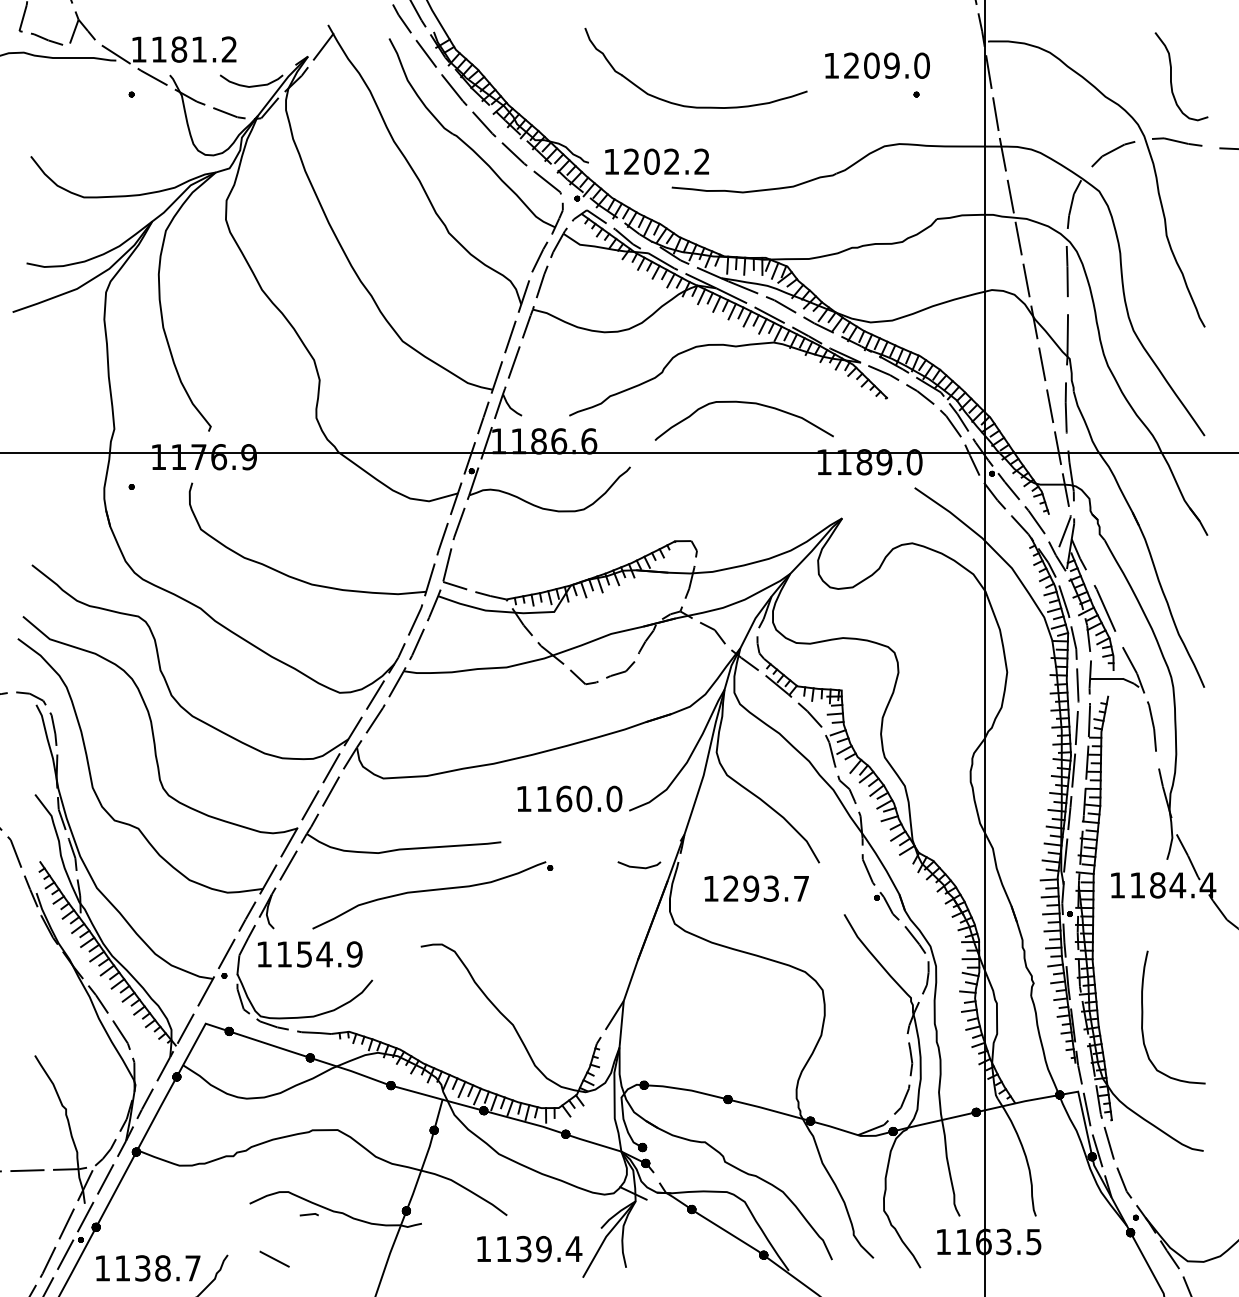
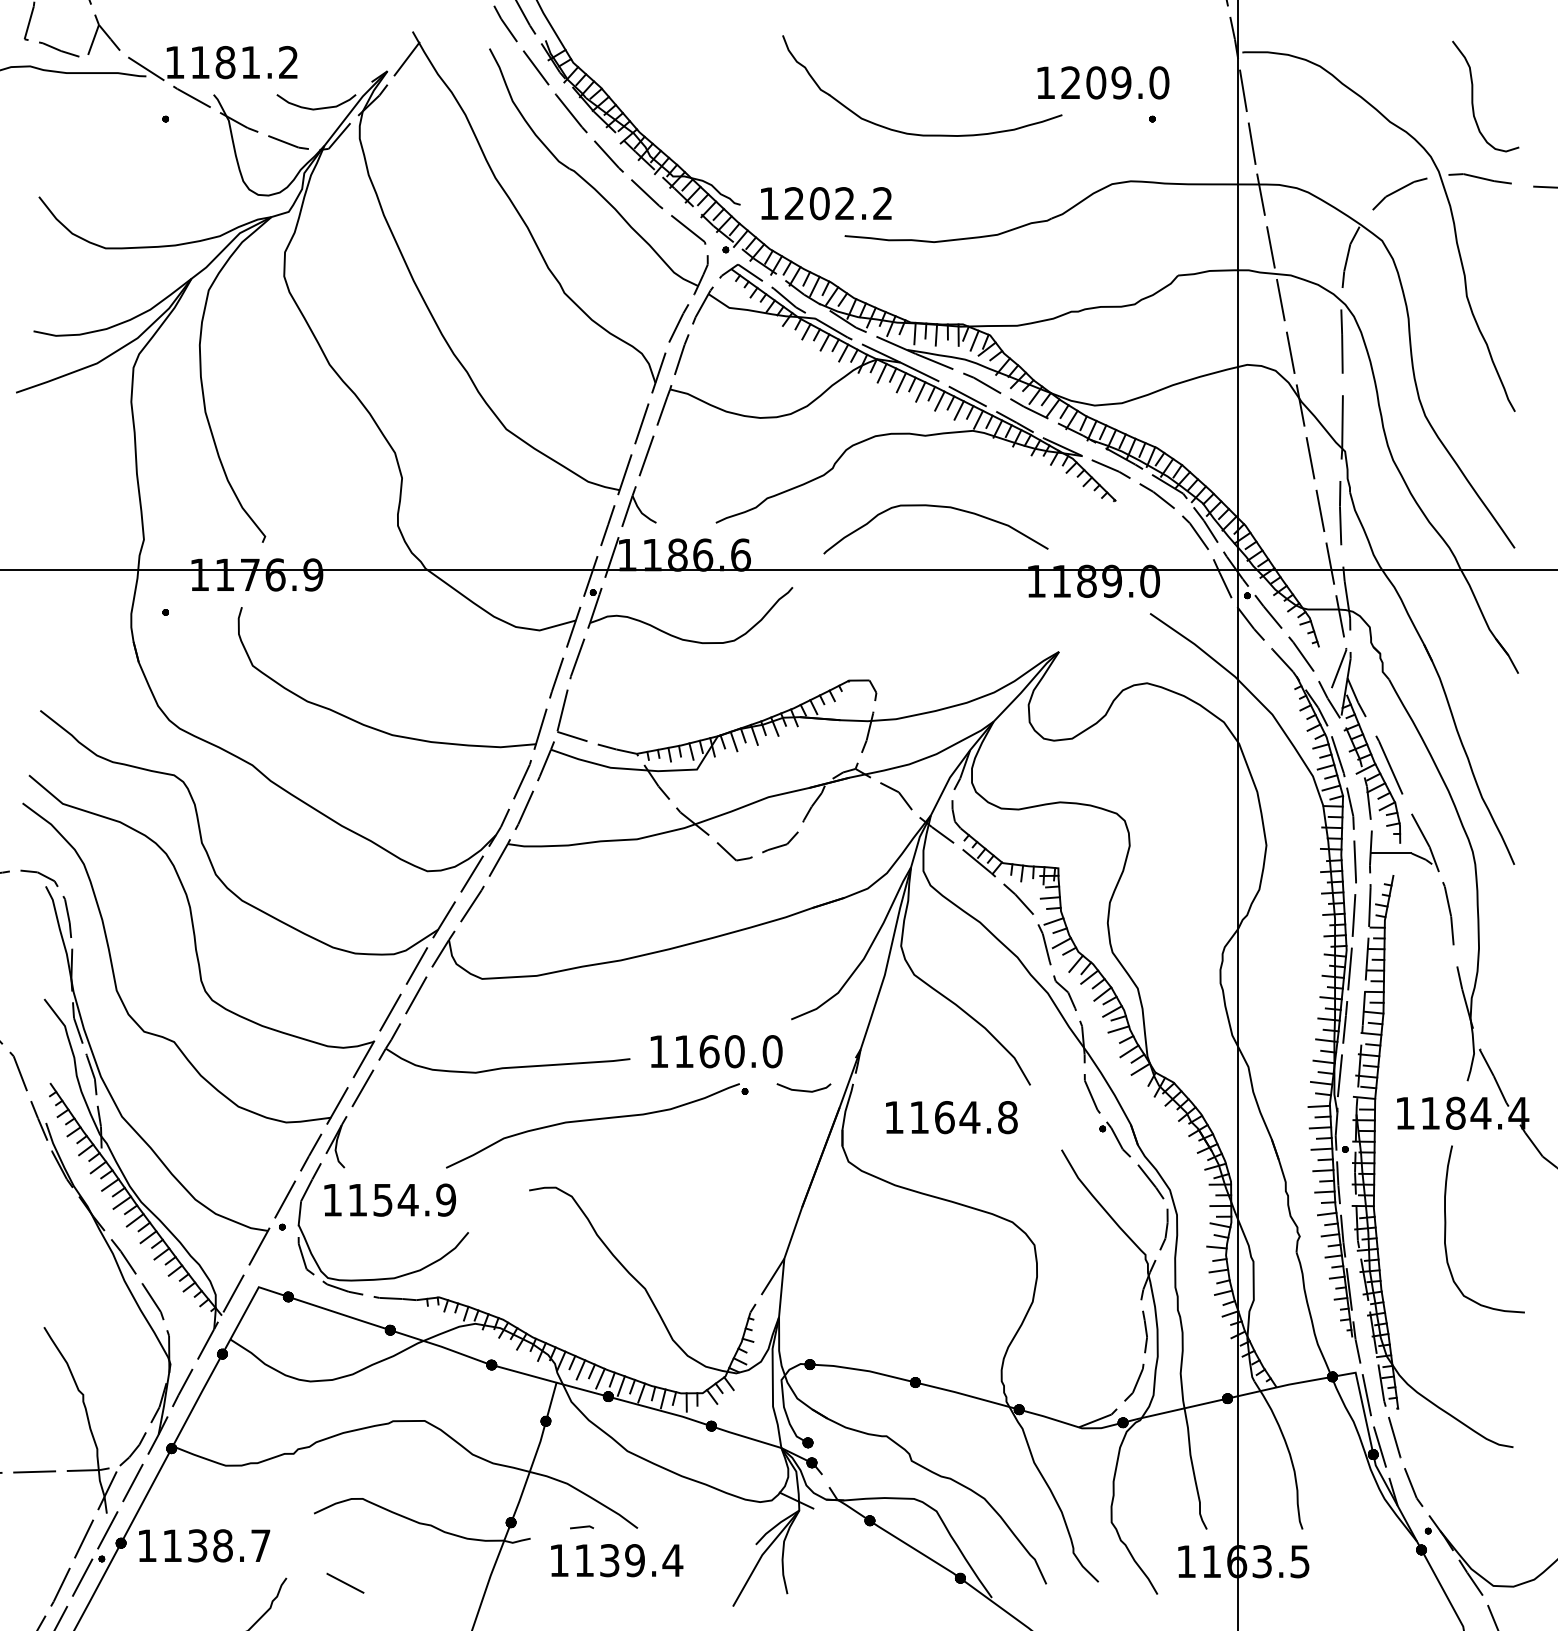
part: (691, 106) -> (916, 133), moved
text: (569, 798) -> (716, 1051), moved
text: (766, 888) -> (963, 1117), 1293.7 -> 1164.8
part: (432, 895) -> (597, 1125), moved
curve: (1143, 1017) -> (1446, 1229), moved
line: (309, 1214) -> (582, 1527), moved
text: (530, 1249) -> (617, 1560), moved
text: (148, 1268) -> (204, 1545), moved

